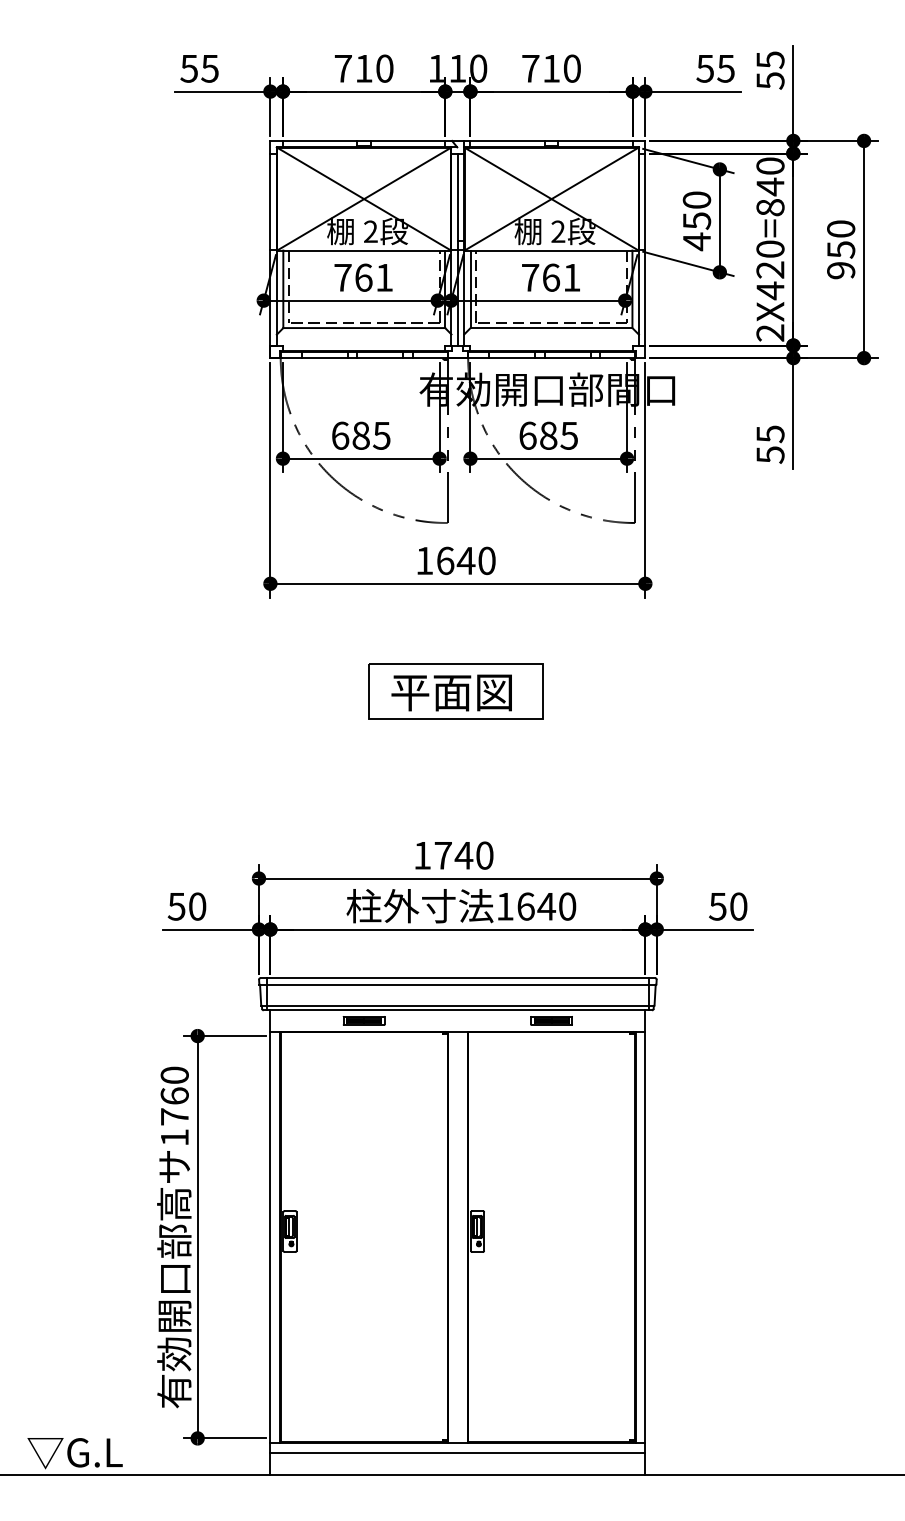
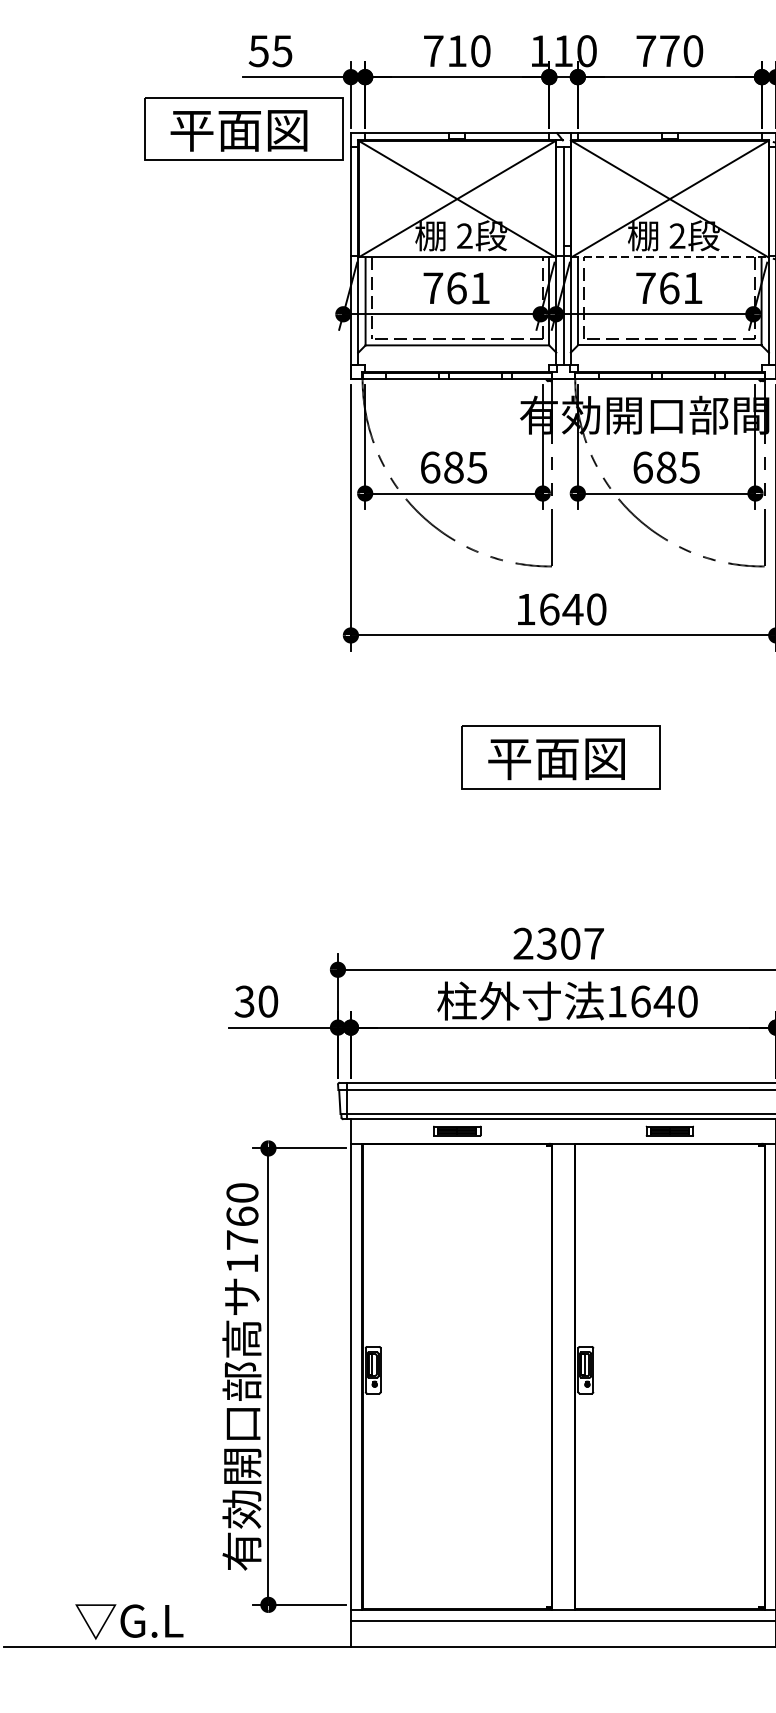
text: (551, 68) -> (669, 50), 710 -> 770
part: (175, 137) -> (243, 129), added
line: (551, 250) -> (669, 257), solid -> dashed
text: (453, 855) -> (558, 943), 1740 -> 2307
text: (176, 906) -> (244, 1001), 50 -> 30

